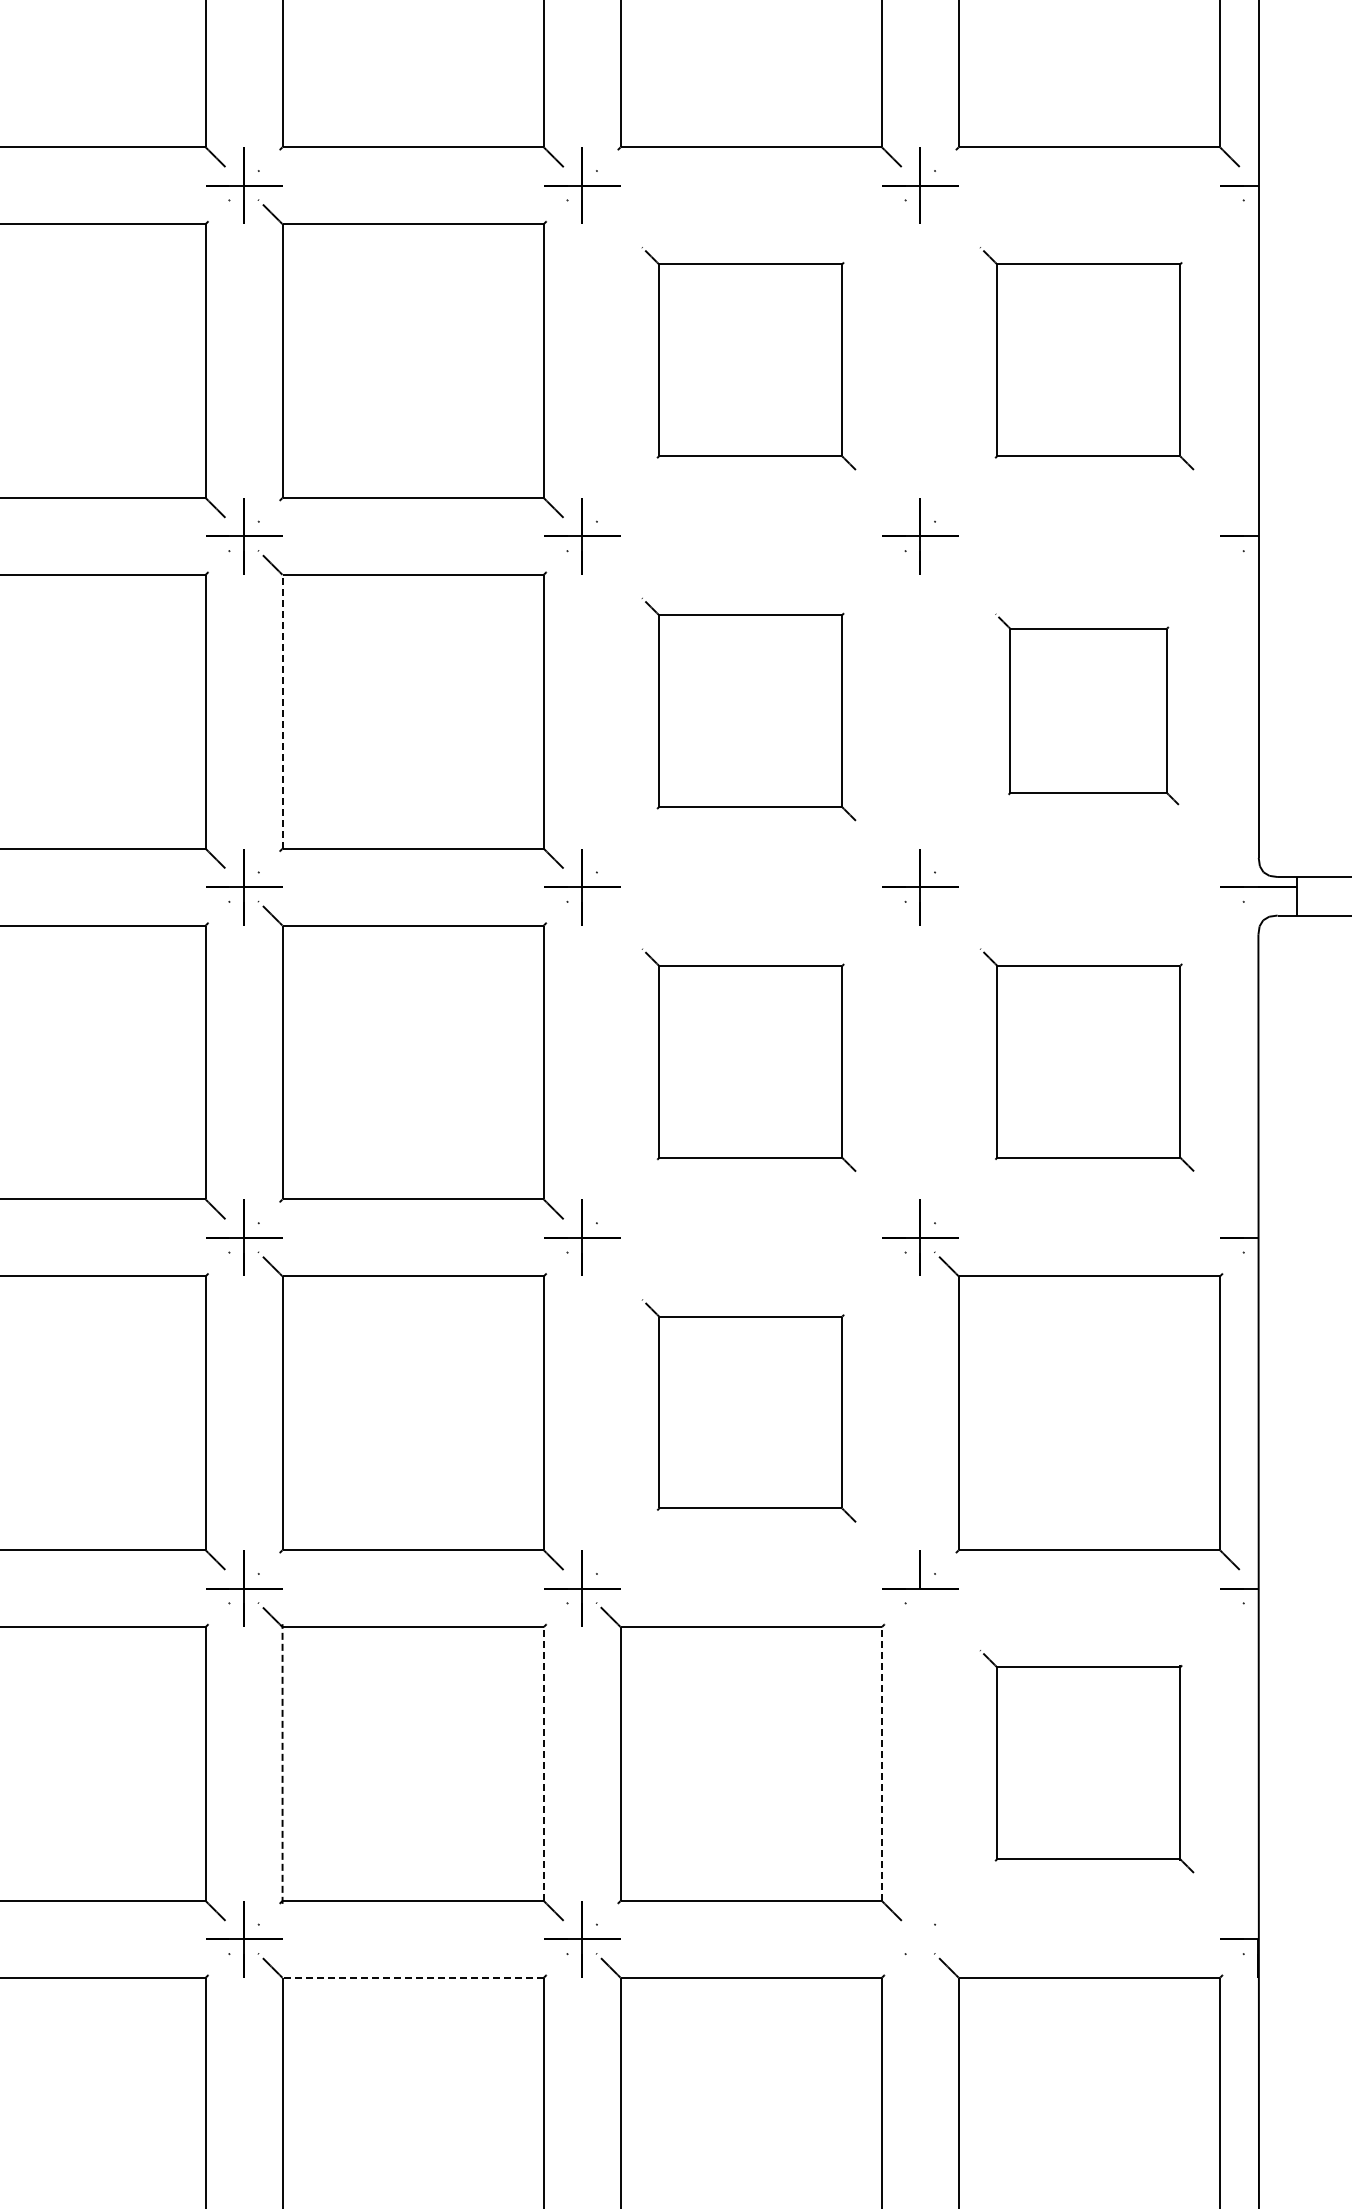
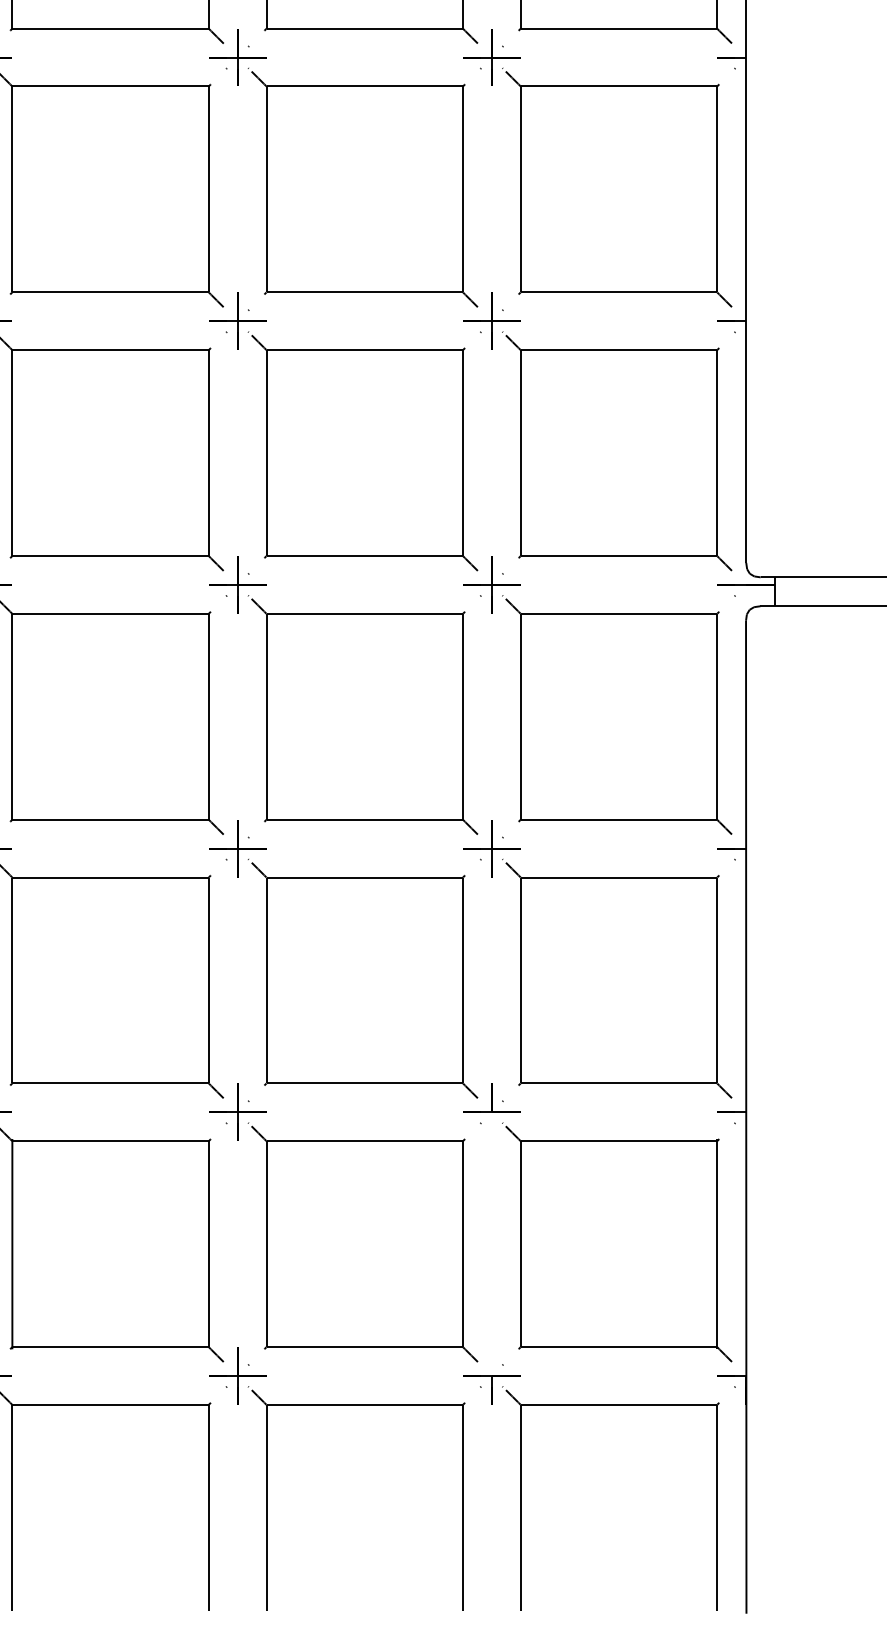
part: (748, 358) -> (362, 187), size x1.43
part: (1086, 358) -> (616, 187), size x1.43
part: (748, 709) -> (362, 451), size x1.43
part: (1087, 709) -> (617, 451), size x1.67
line: (282, 711) -> (12, 452), dashed -> solid
part: (1087, 1059) -> (617, 714), size x1.43
part: (749, 1060) -> (363, 715), size x1.43
part: (749, 1410) -> (363, 978), size x1.43
part: (1086, 1761) -> (616, 1242), size x1.43
line: (282, 1764) -> (12, 1244), dashed -> solid
line: (543, 1764) -> (208, 1244), dashed -> solid
line: (881, 1764) -> (462, 1244), dashed -> solid
part: (920, 1957) -> (491, 1389), added
line: (413, 1977) -> (110, 1404), dashed -> solid

